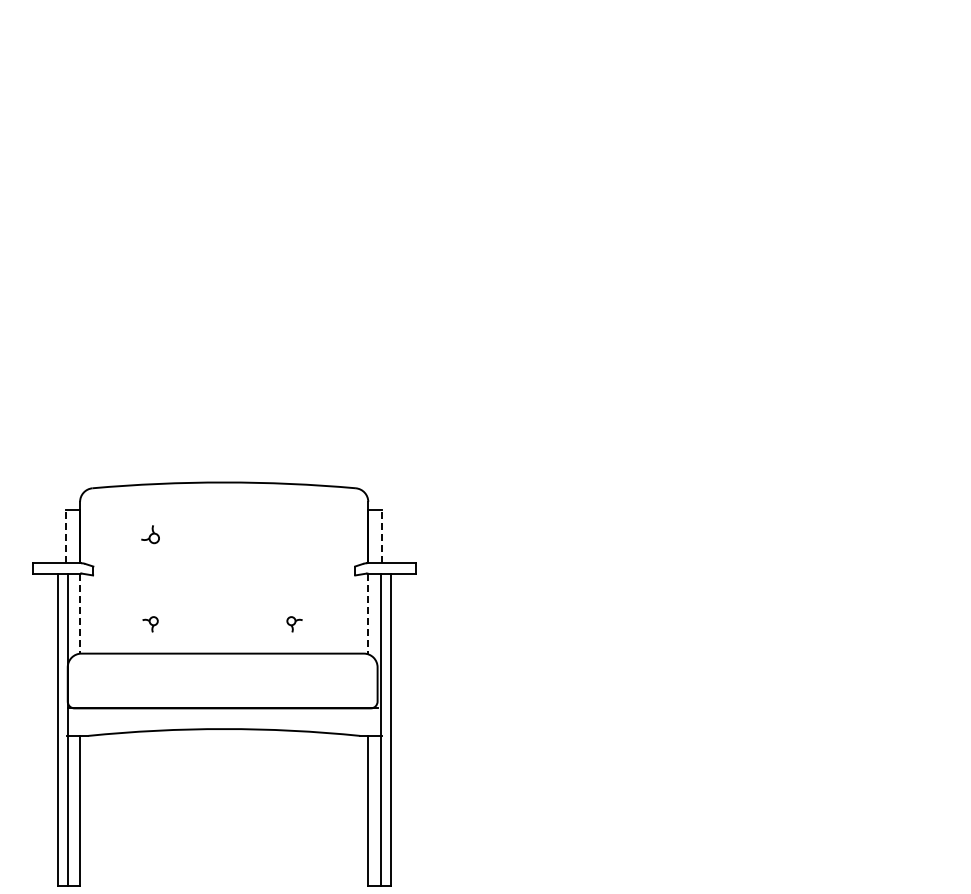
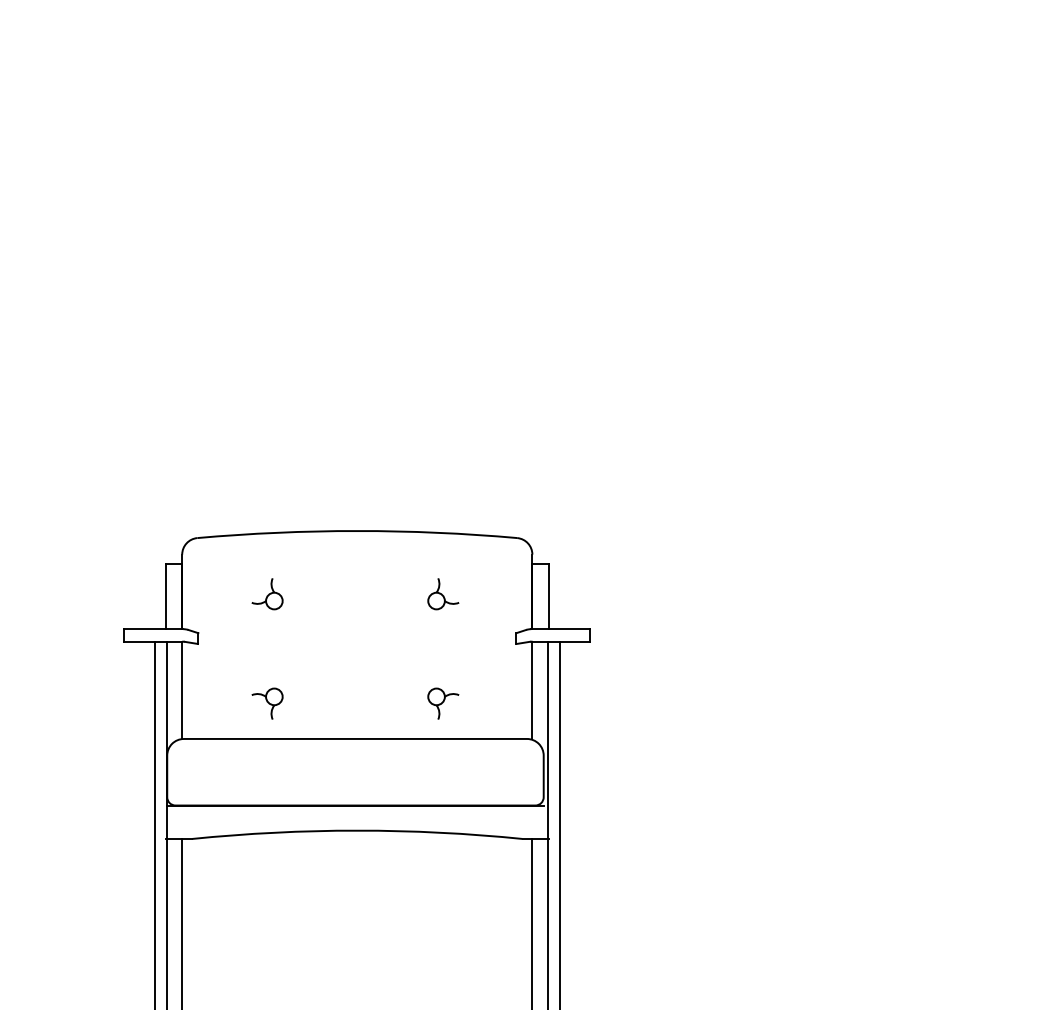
part: (150, 534) -> (267, 594), size x1.43
part: (294, 534) -> (442, 594), added
line: (66, 536) -> (165, 596), dashed -> solid
line: (381, 536) -> (548, 596), dashed -> solid
line: (80, 614) -> (182, 691), dashed -> solid
line: (368, 614) -> (532, 691), dashed -> solid
part: (150, 624) -> (267, 703), size x1.67
part: (294, 624) -> (442, 703), size x1.67

